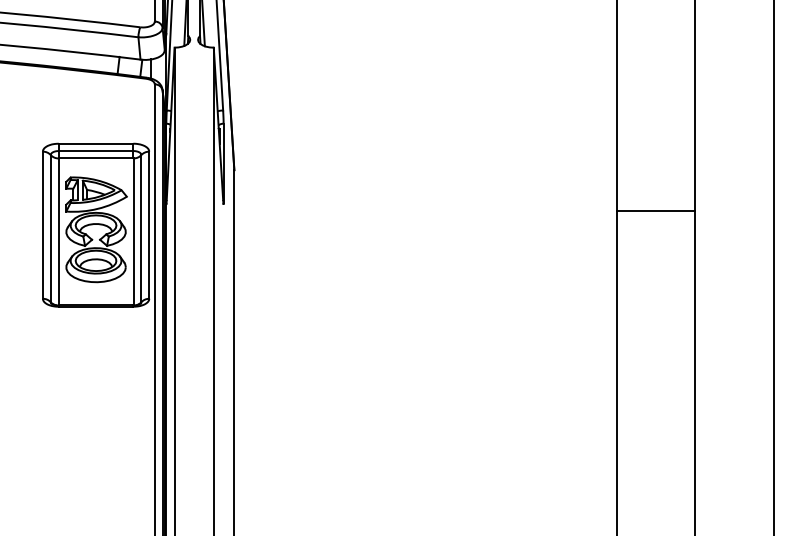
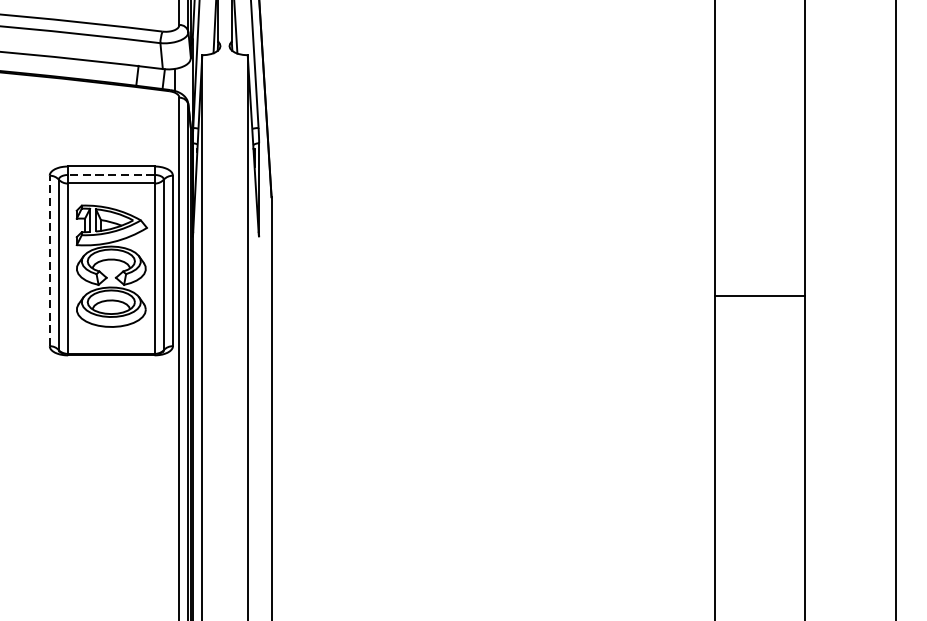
line: (95, 151) -> (110, 175), solid -> dashed
line: (655, 211) -> (759, 296), moved
line: (42, 225) -> (49, 261), solid -> dashed

